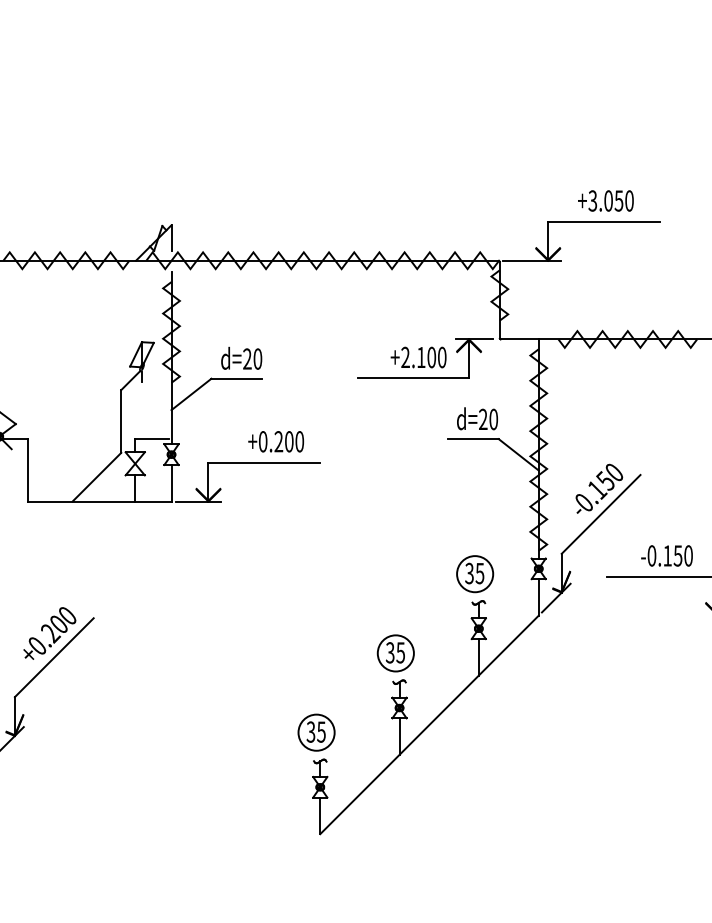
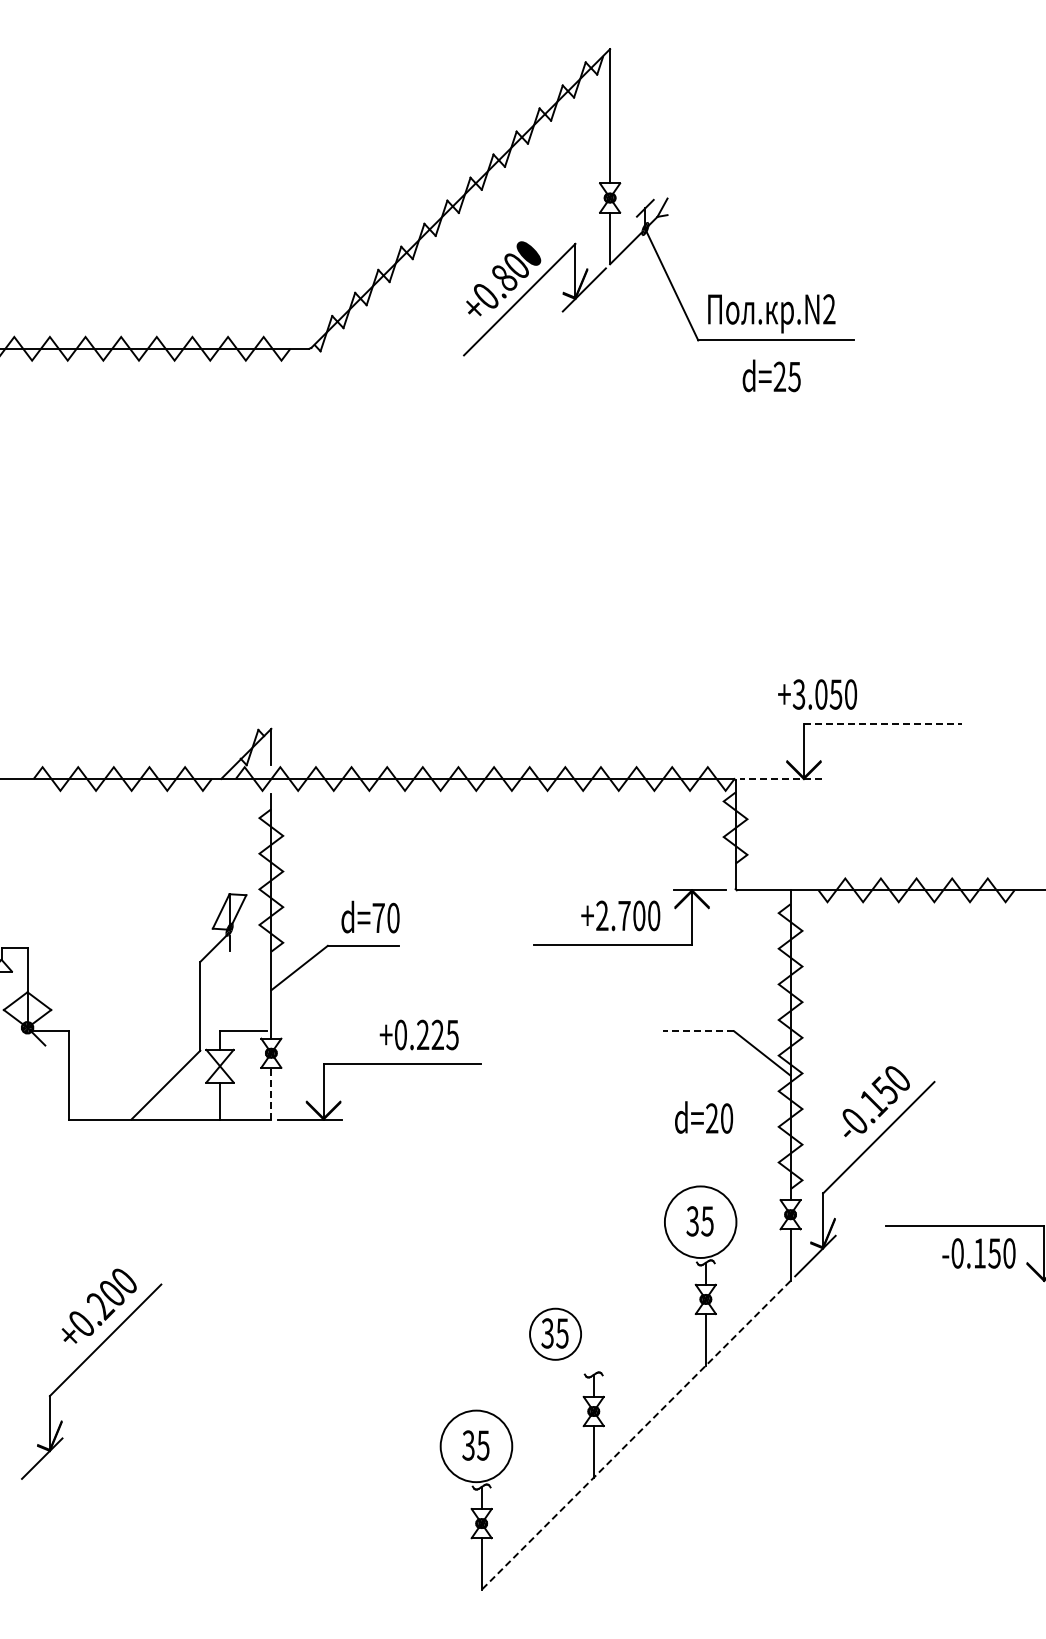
text: (605, 200) -> (817, 694), moved
line: (603, 222) -> (882, 724), solid -> dashed
line: (532, 261) -> (781, 779), solid -> dashed
text: (421, 357) -> (624, 915), +2.100 -> +2.700
text: (247, 358) -> (378, 917), d=20 -> d=70
text: (477, 418) -> (704, 1117), moved
line: (473, 439) -> (698, 1031), solid -> dashed
text: (293, 441) -> (444, 1034), +0.200 -> +0.225
line: (171, 483) -> (271, 1093), solid -> dashed
text: (666, 555) -> (978, 1253), moved
circle: (475, 573) -> (700, 1221), size x1.4
part: (395, 652) -> (555, 1333), moved
line: (429, 724) -> (635, 1435), solid -> dashed
circle: (316, 732) -> (476, 1445), size x1.4

